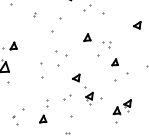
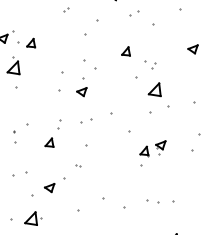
part: (114, 62) -> (154, 89), size x1.67
part: (76, 78) -> (81, 92), moved
part: (89, 98) -> (114, 128), removed

